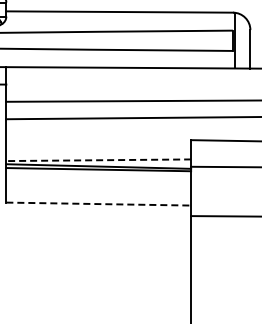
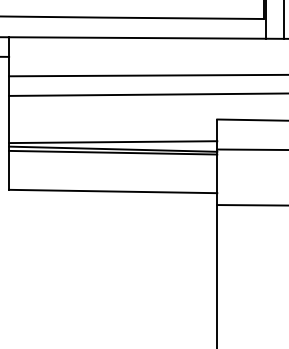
line: (98, 160) -> (112, 142), dashed -> solid
line: (99, 204) -> (114, 191), dashed -> solid

